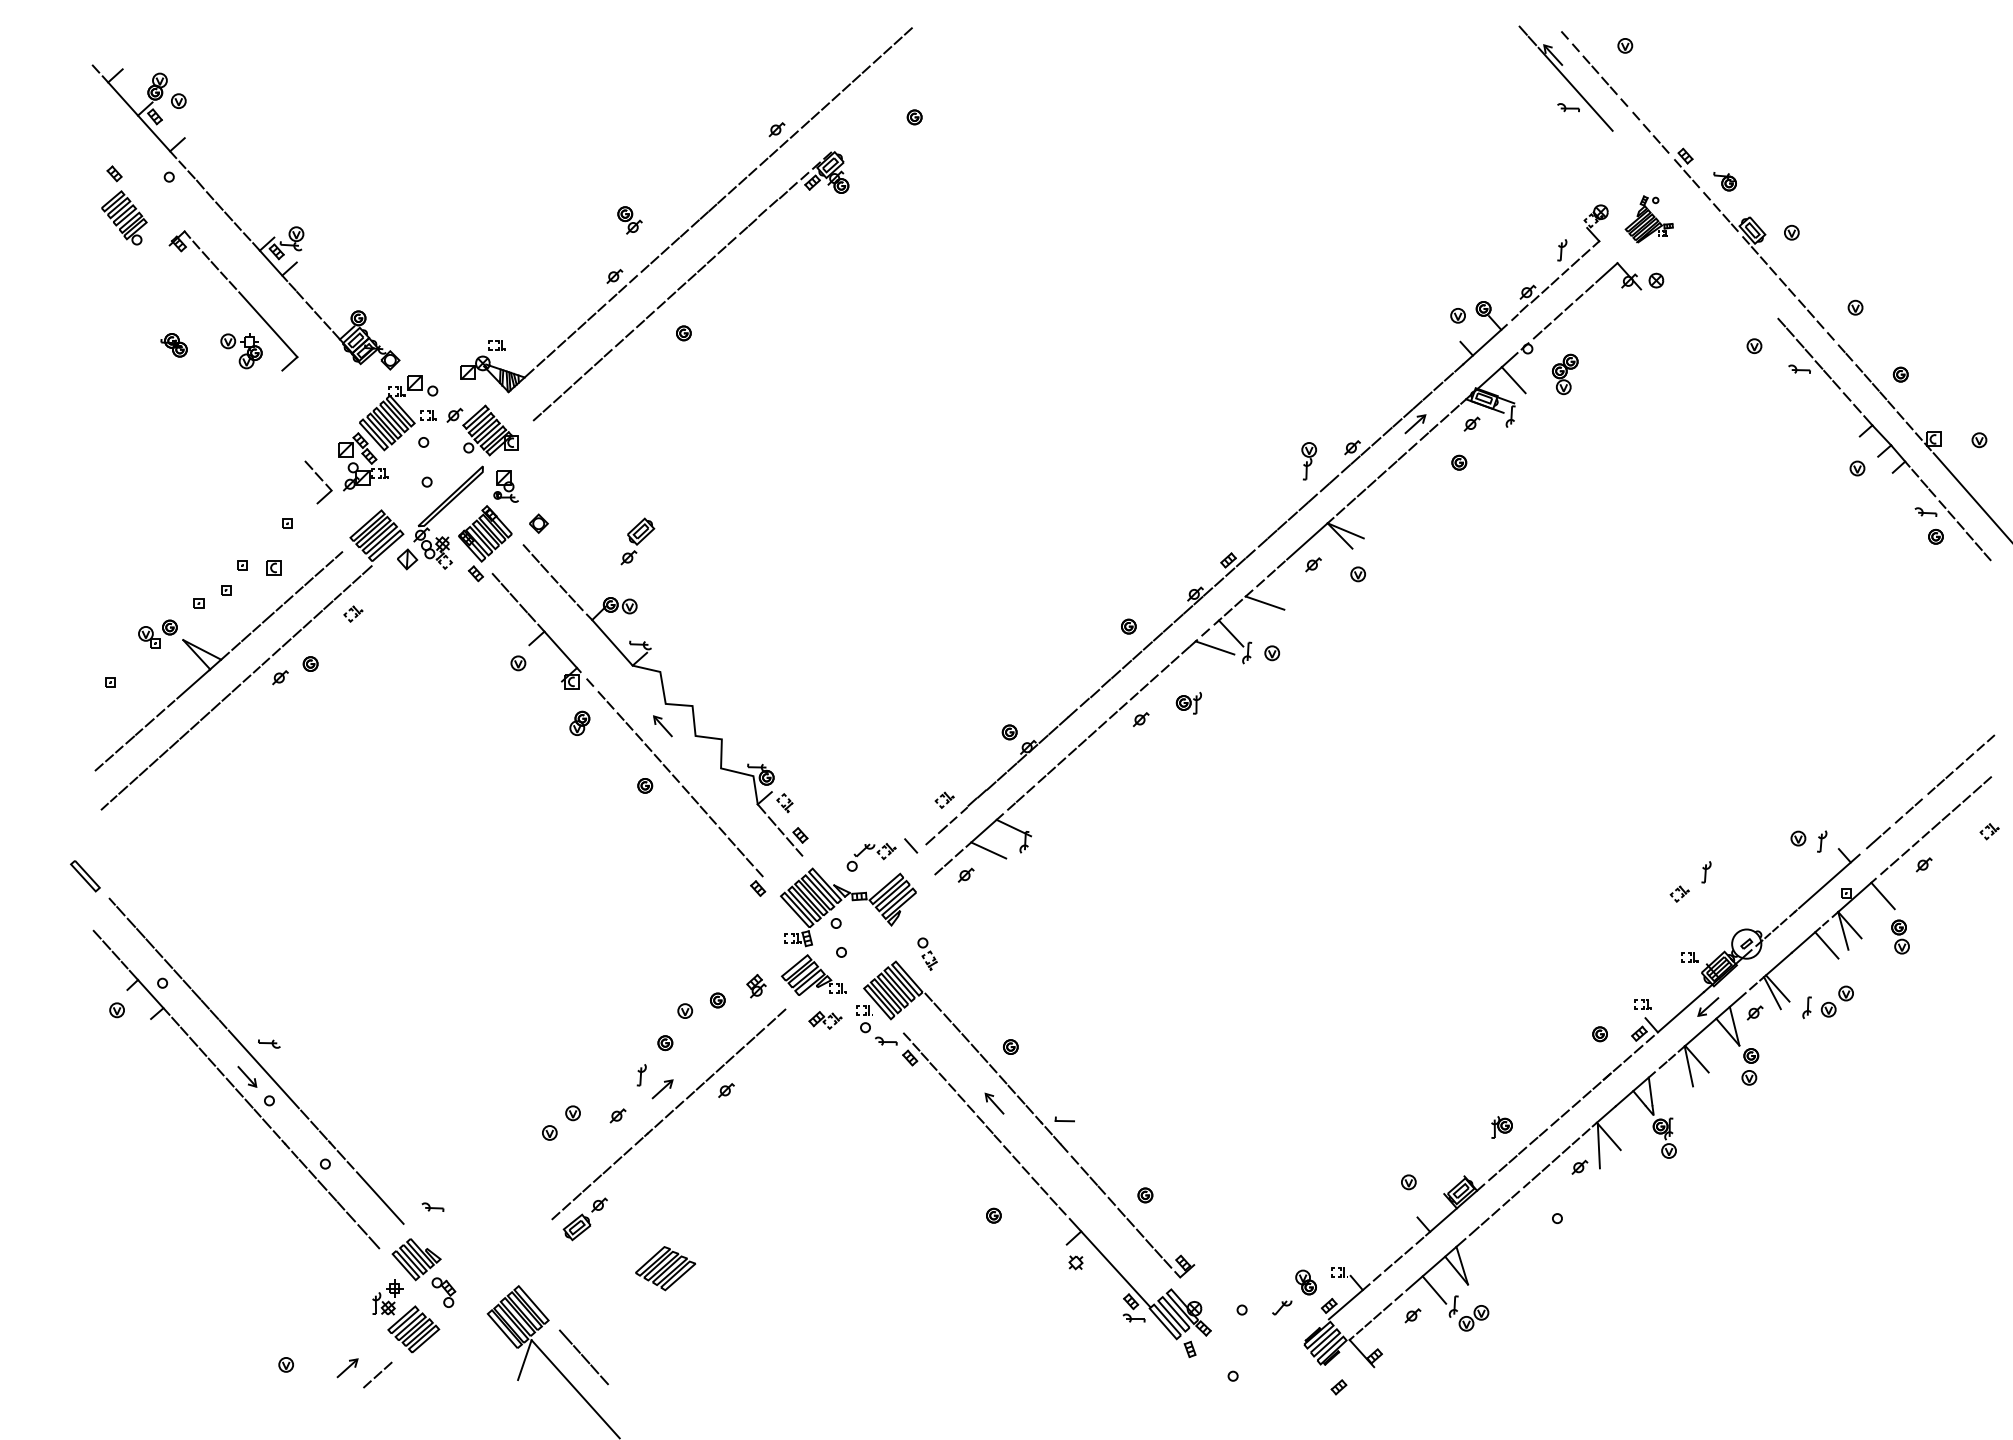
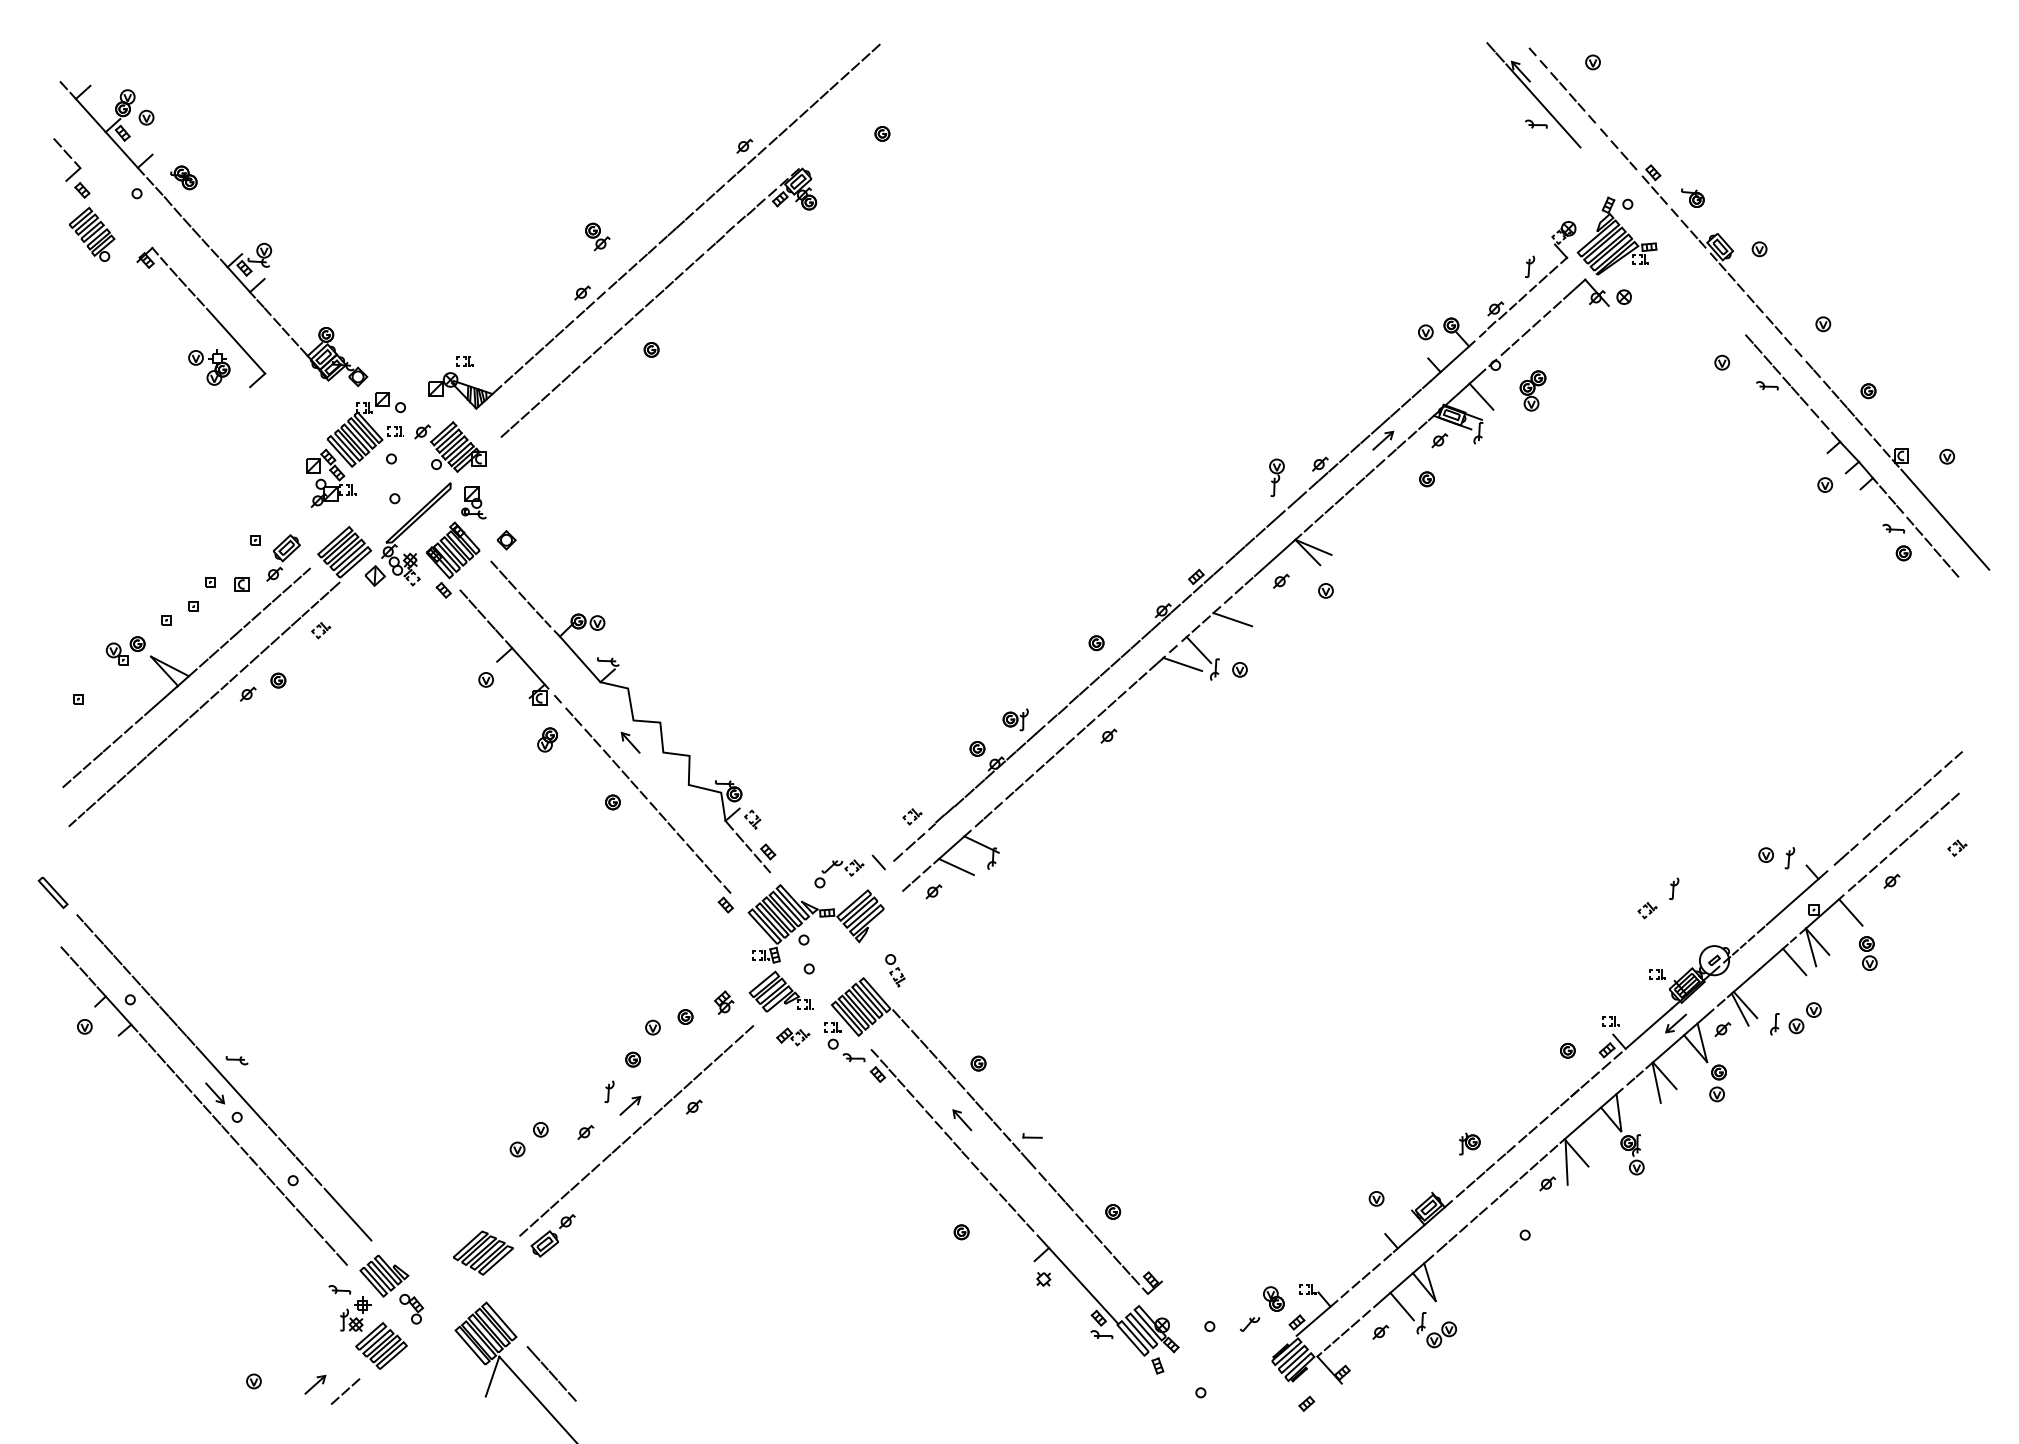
part: (1648, 218) -> (1616, 235), size x1.67
part: (173, 344) -> (183, 177), moved
part: (318, 481) -> (67, 159), moved
part: (637, 540) -> (283, 557), moved
part: (1188, 702) -> (1015, 719), moved
part: (432, 1206) -> (339, 1289), moved
part: (665, 1267) -> (483, 1252), moved

